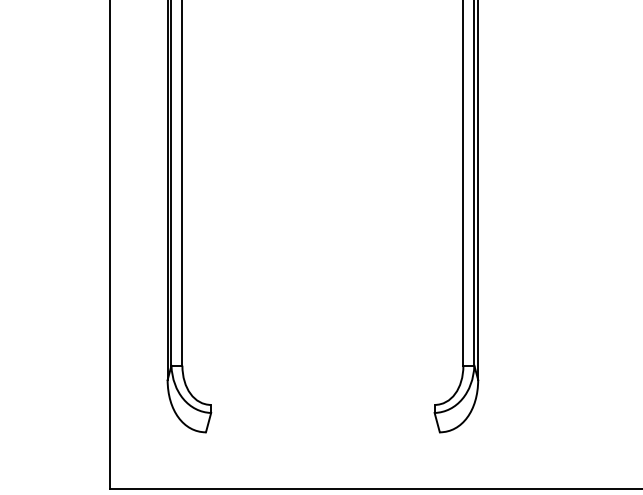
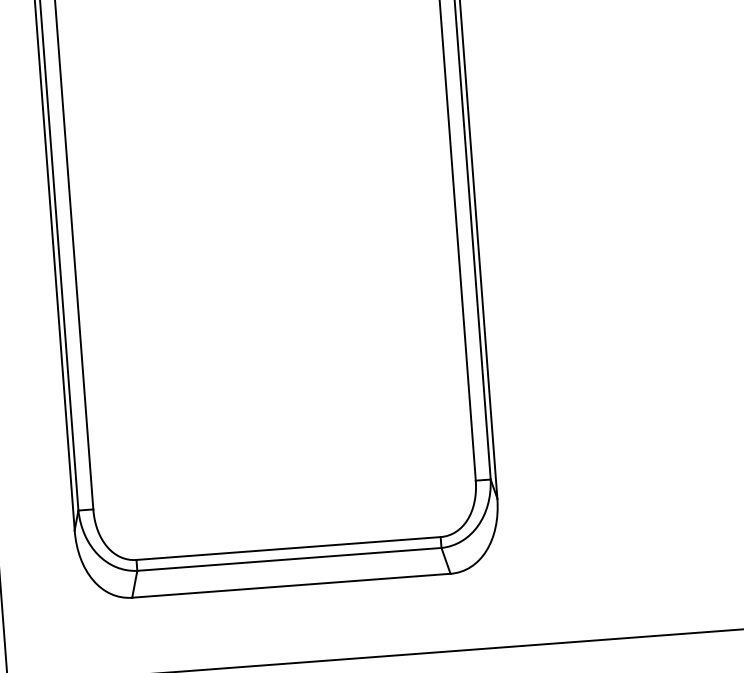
line: (322, 404) -> (287, 547), added
line: (322, 412) -> (288, 558), added
line: (322, 432) -> (290, 586), added

